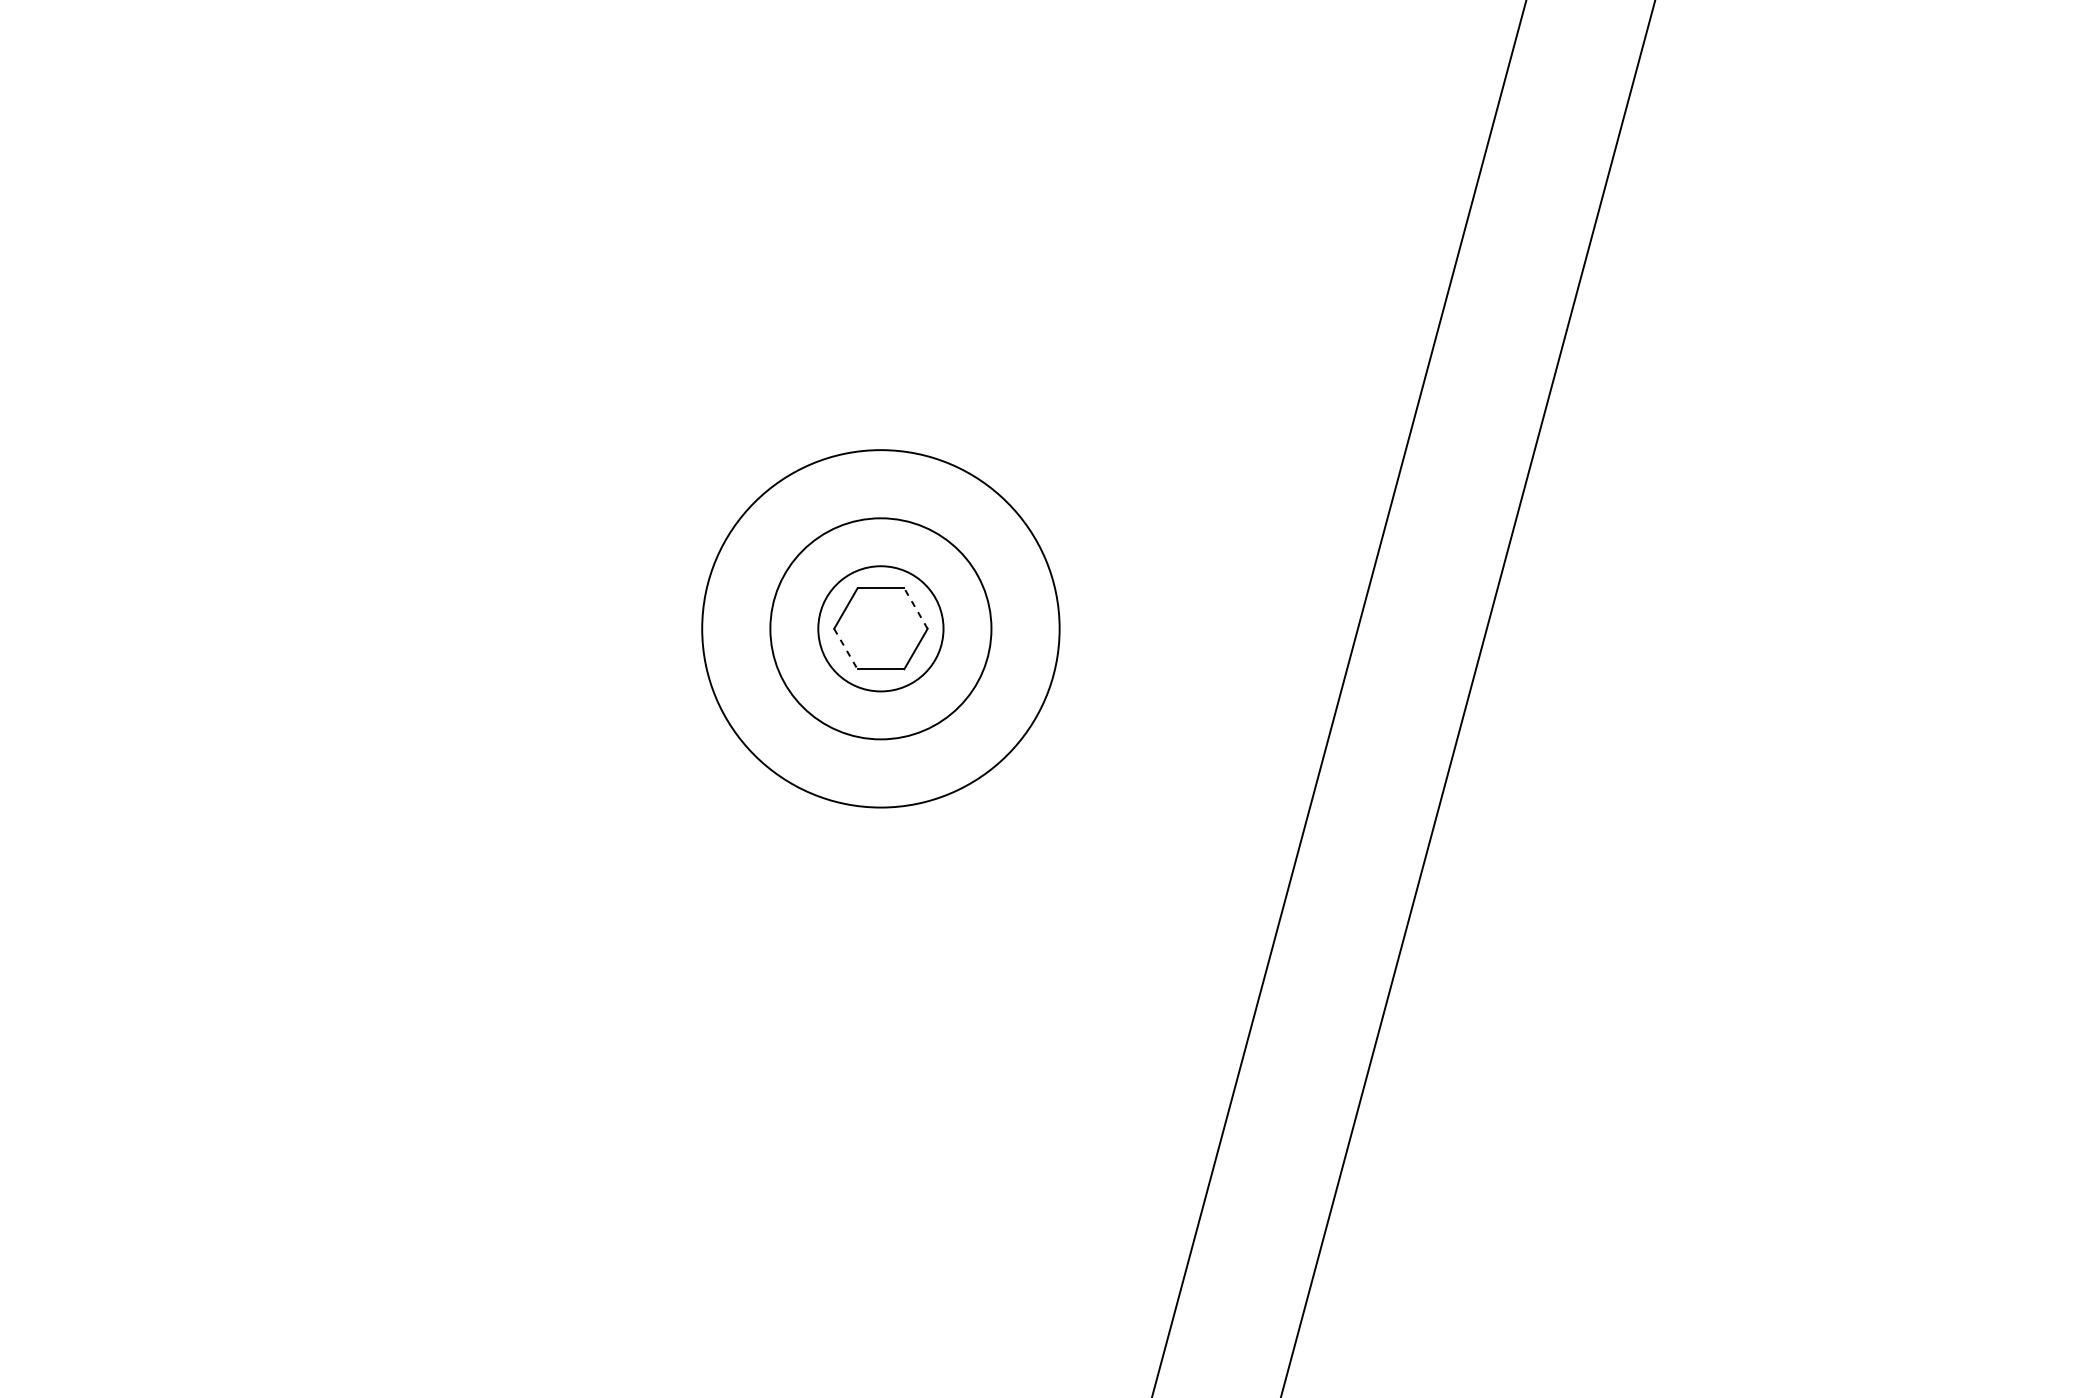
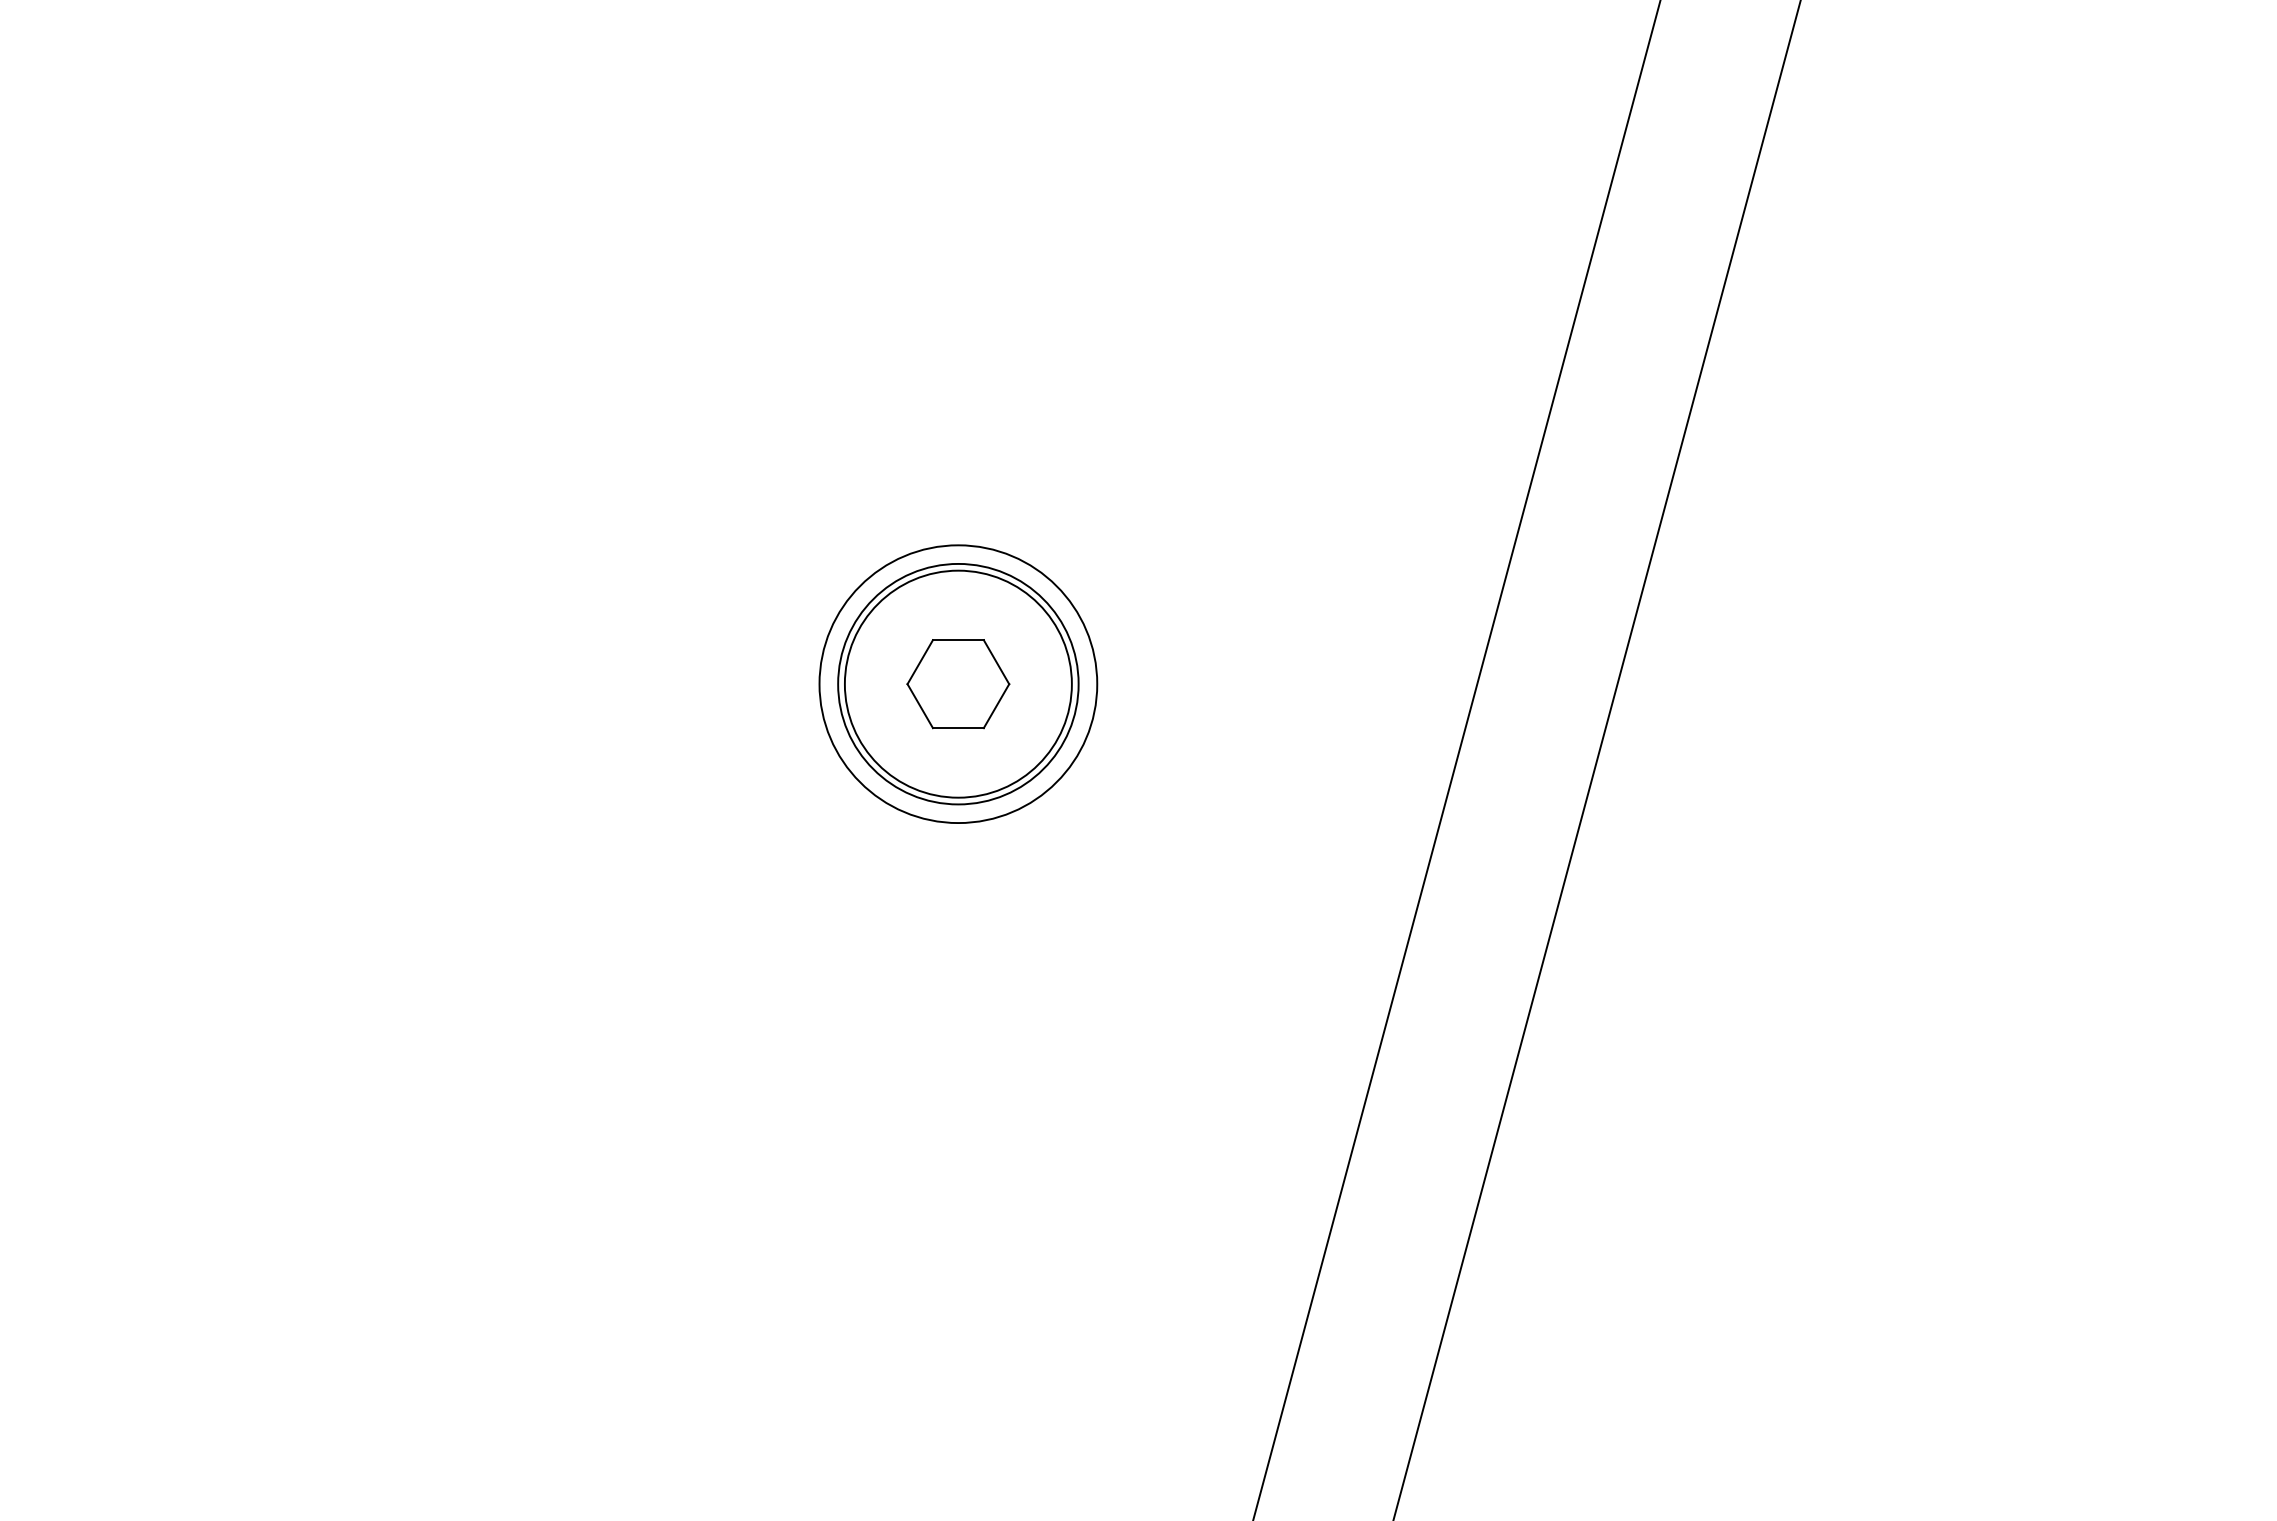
line: (915, 607) -> (996, 661), dashed -> solid
circle: (880, 628) -> (957, 683), size x1.67
circle: (881, 629) -> (958, 684), size x0.71
line: (846, 649) -> (920, 706), dashed -> solid

